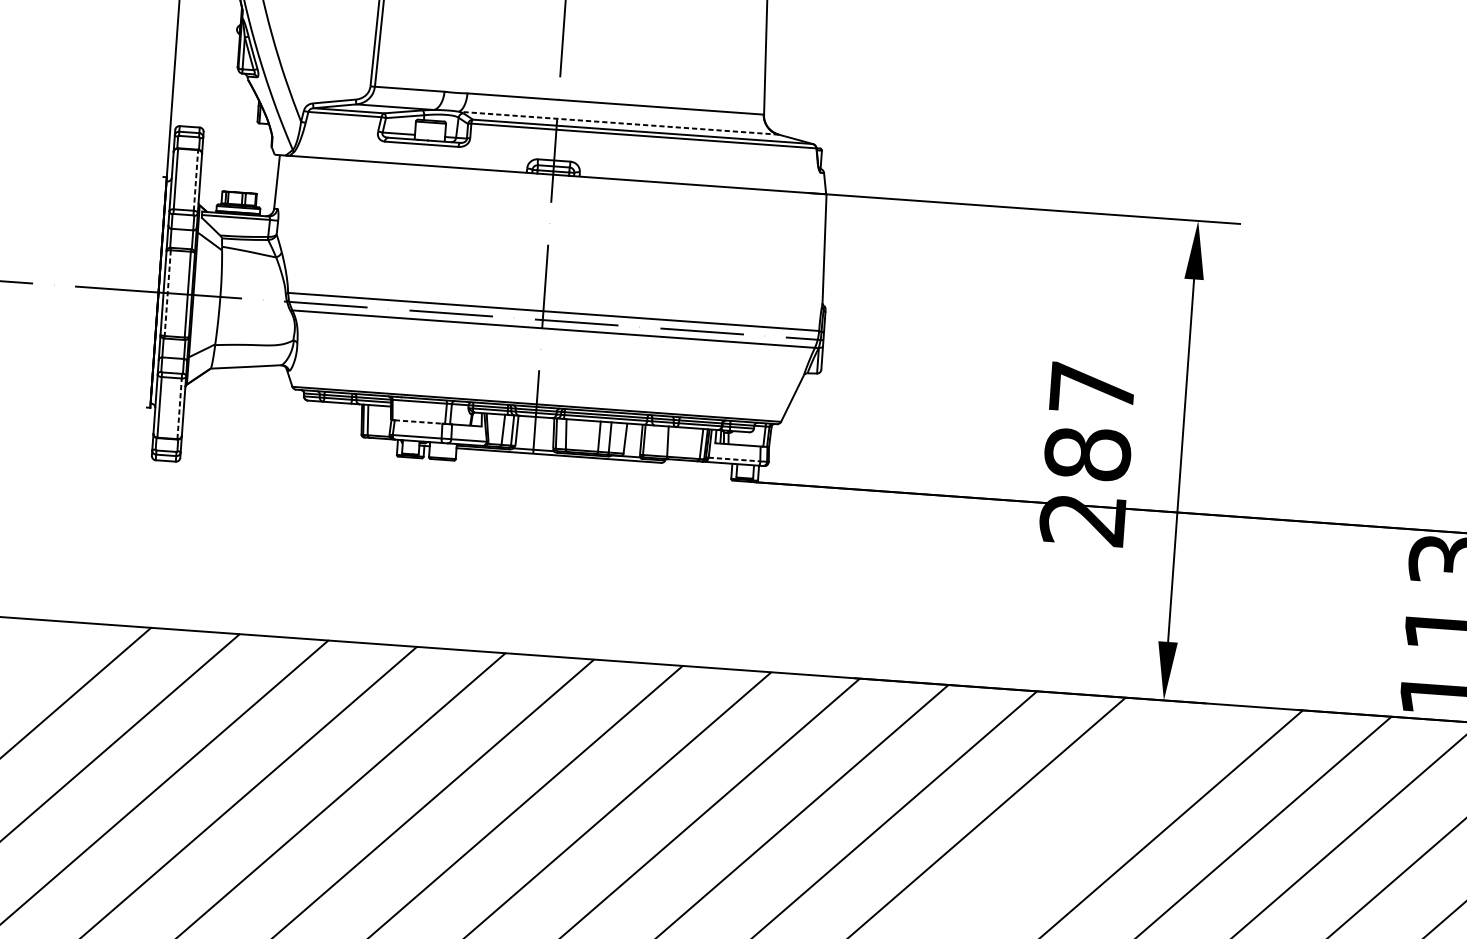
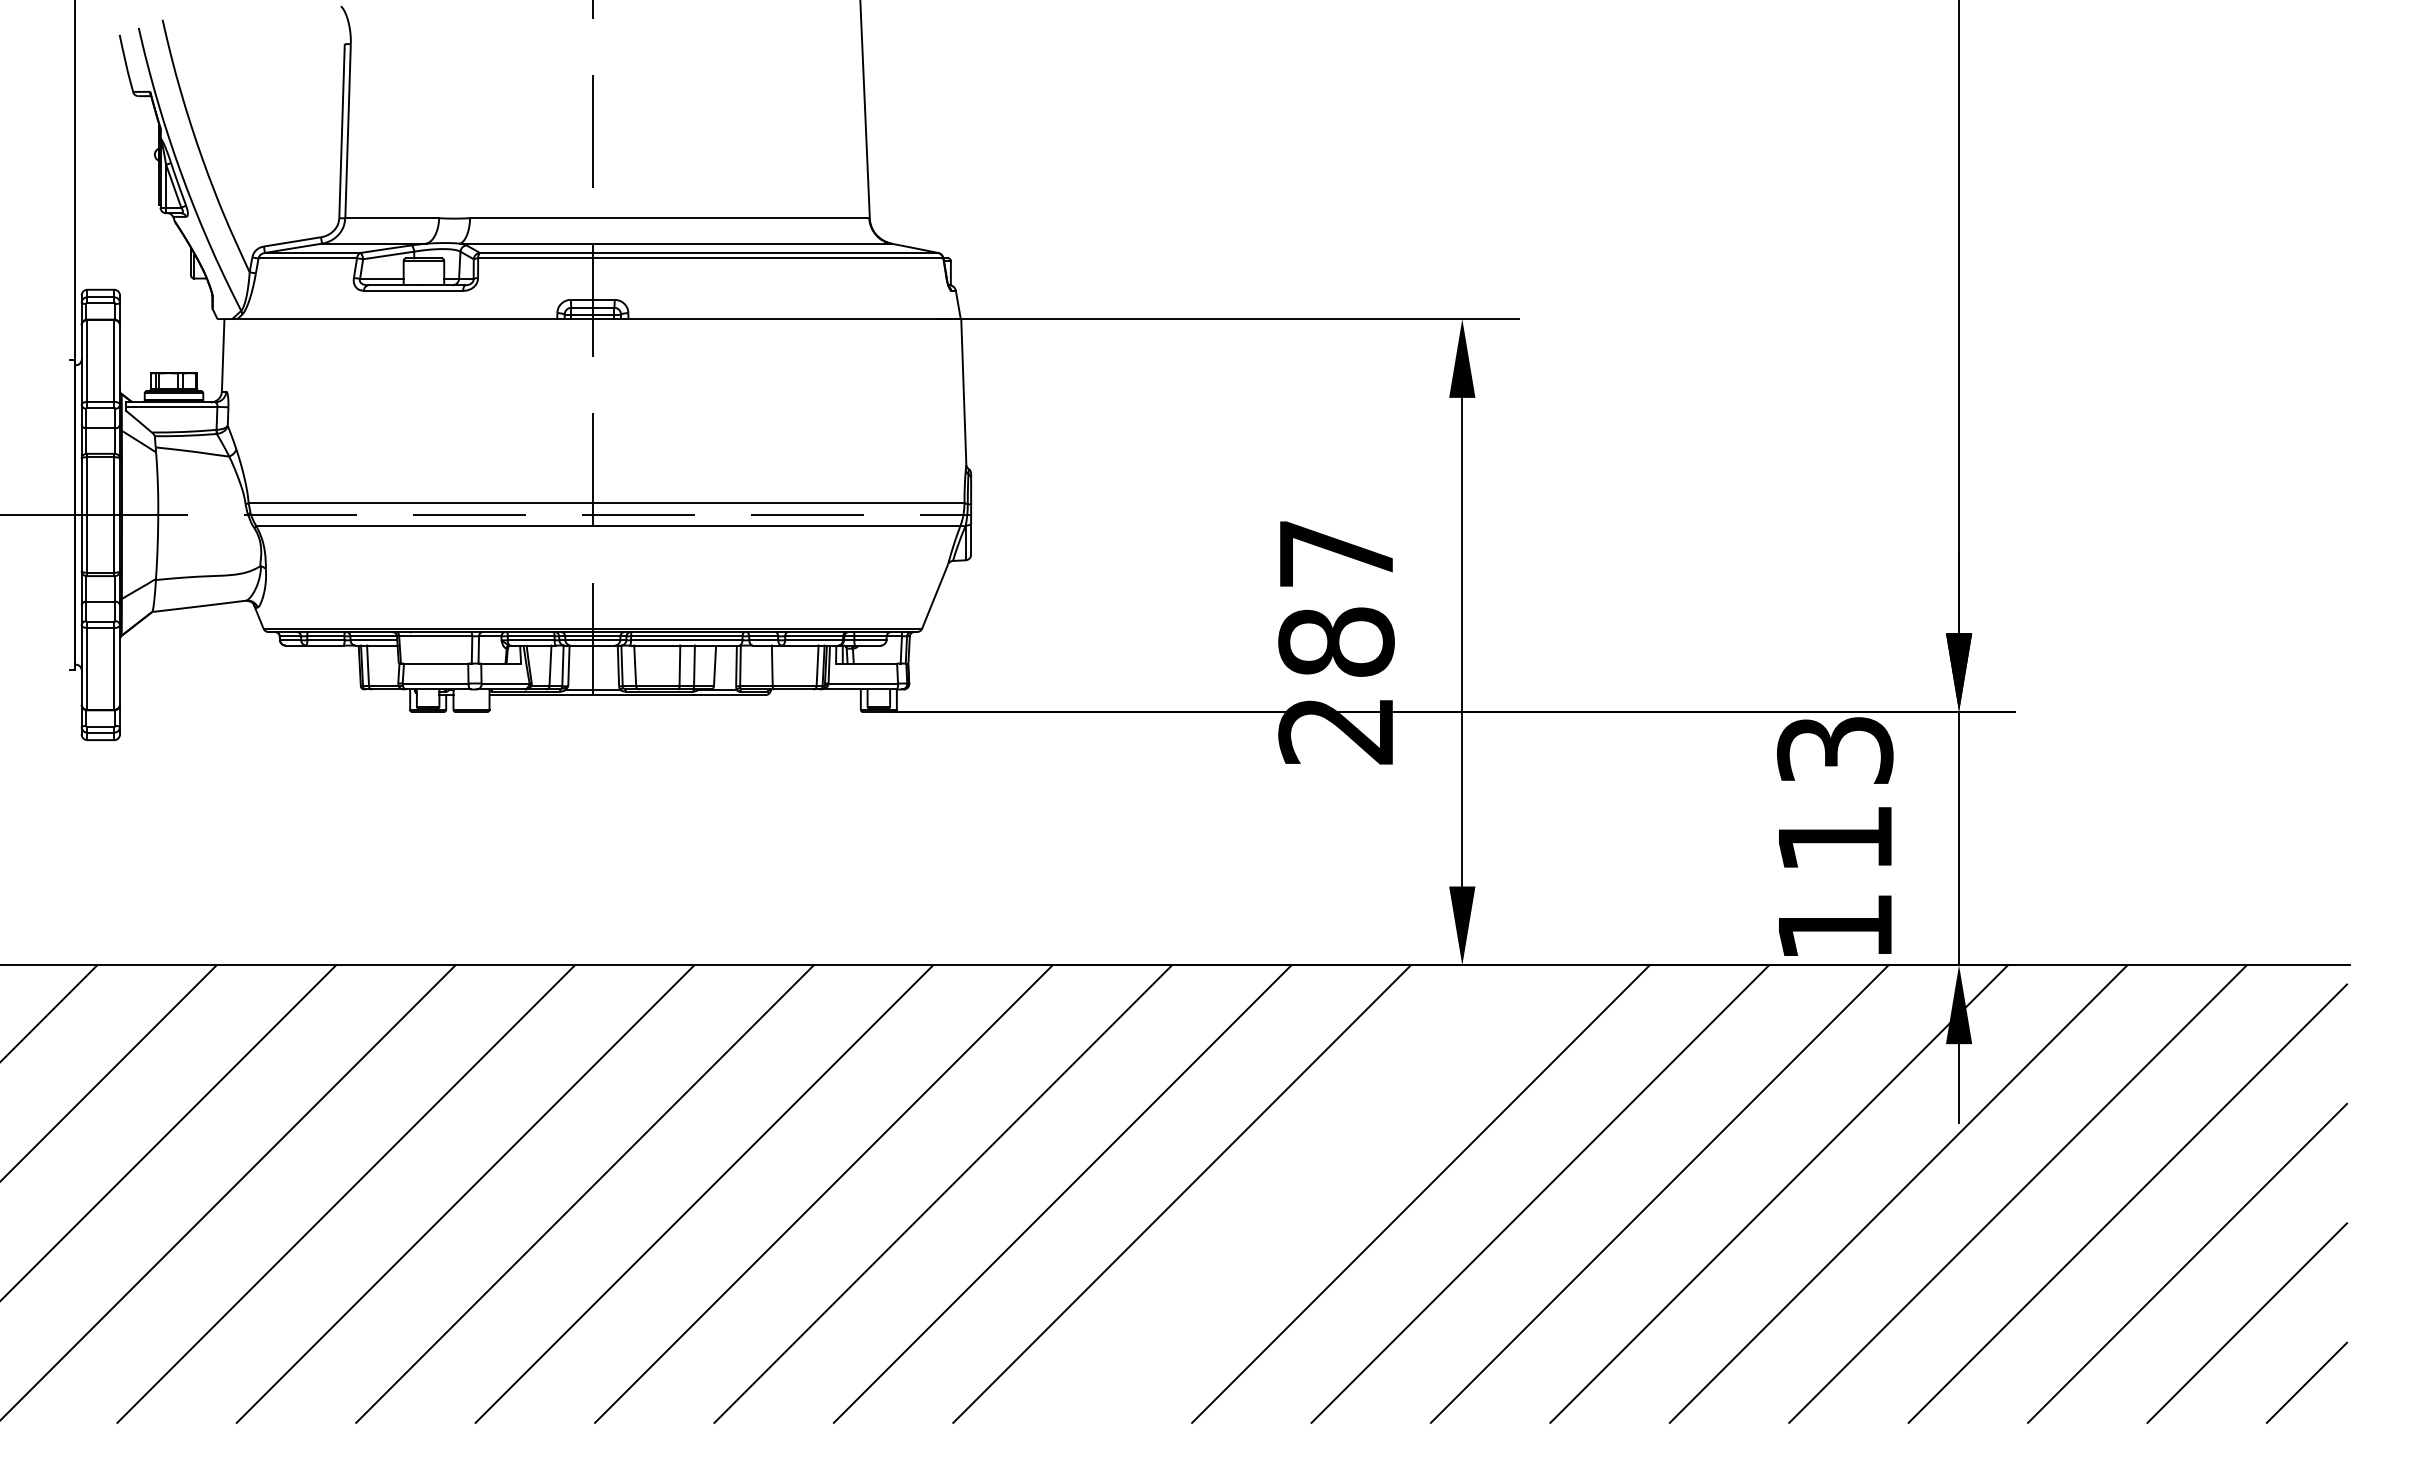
line: (618, 123) -> (675, 243), dashed -> solid
line: (196, 180) -> (114, 361), dashed -> solid
line: (167, 292) -> (87, 514), dashed -> solid
line: (179, 408) -> (114, 668), dashed -> solid
line: (418, 421) -> (436, 663), dashed -> solid
line: (734, 459) -> (863, 683), dashed -> solid

